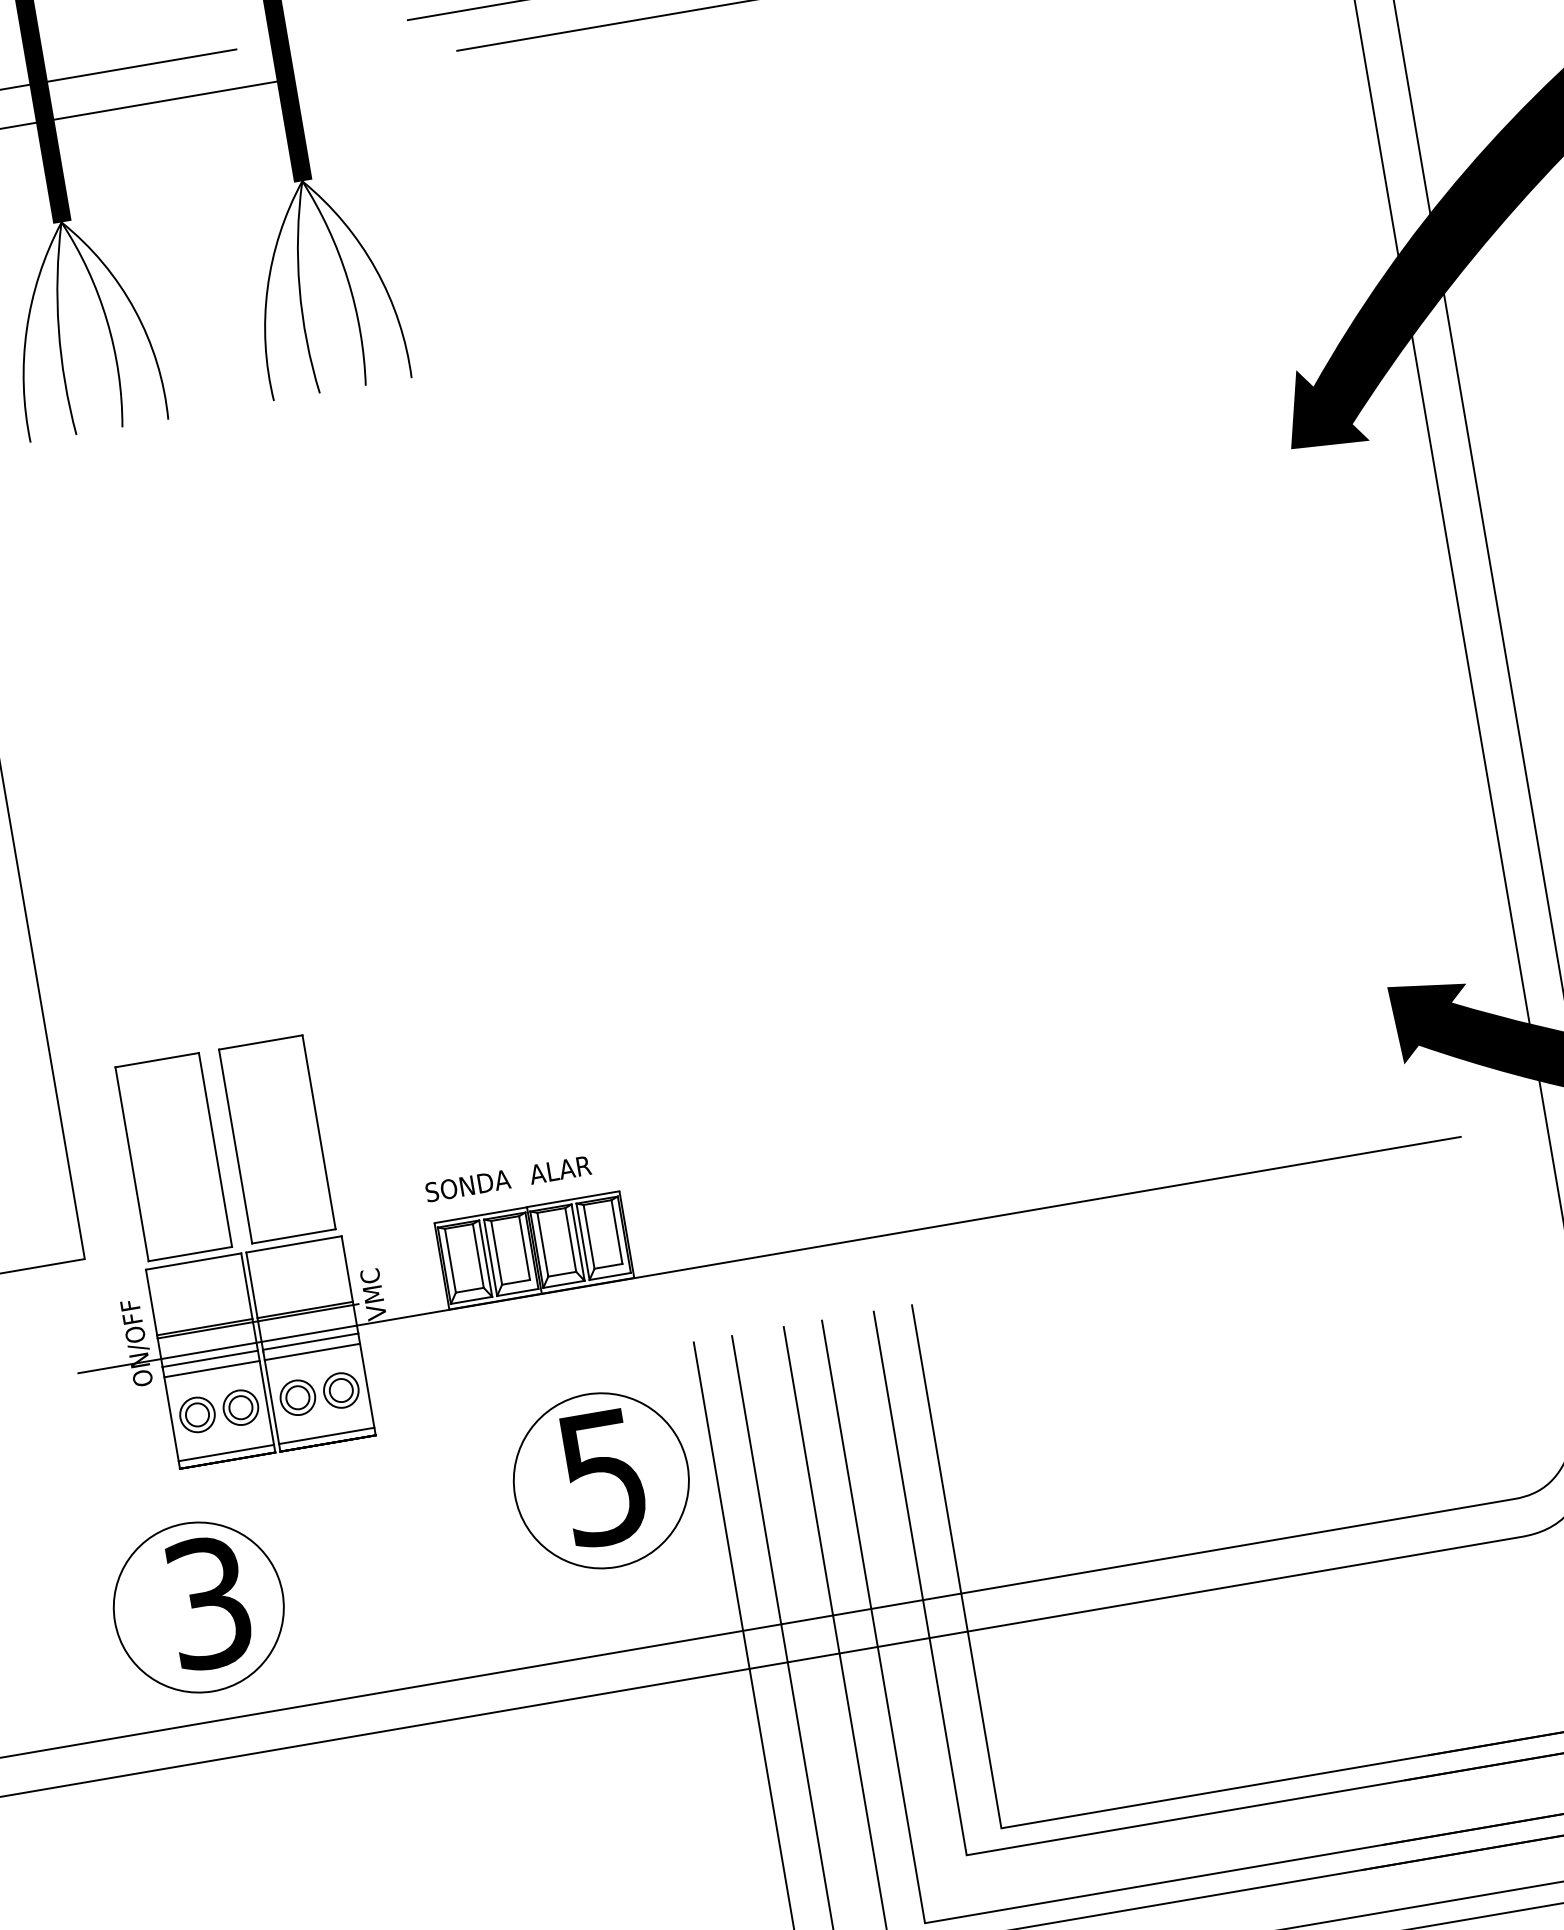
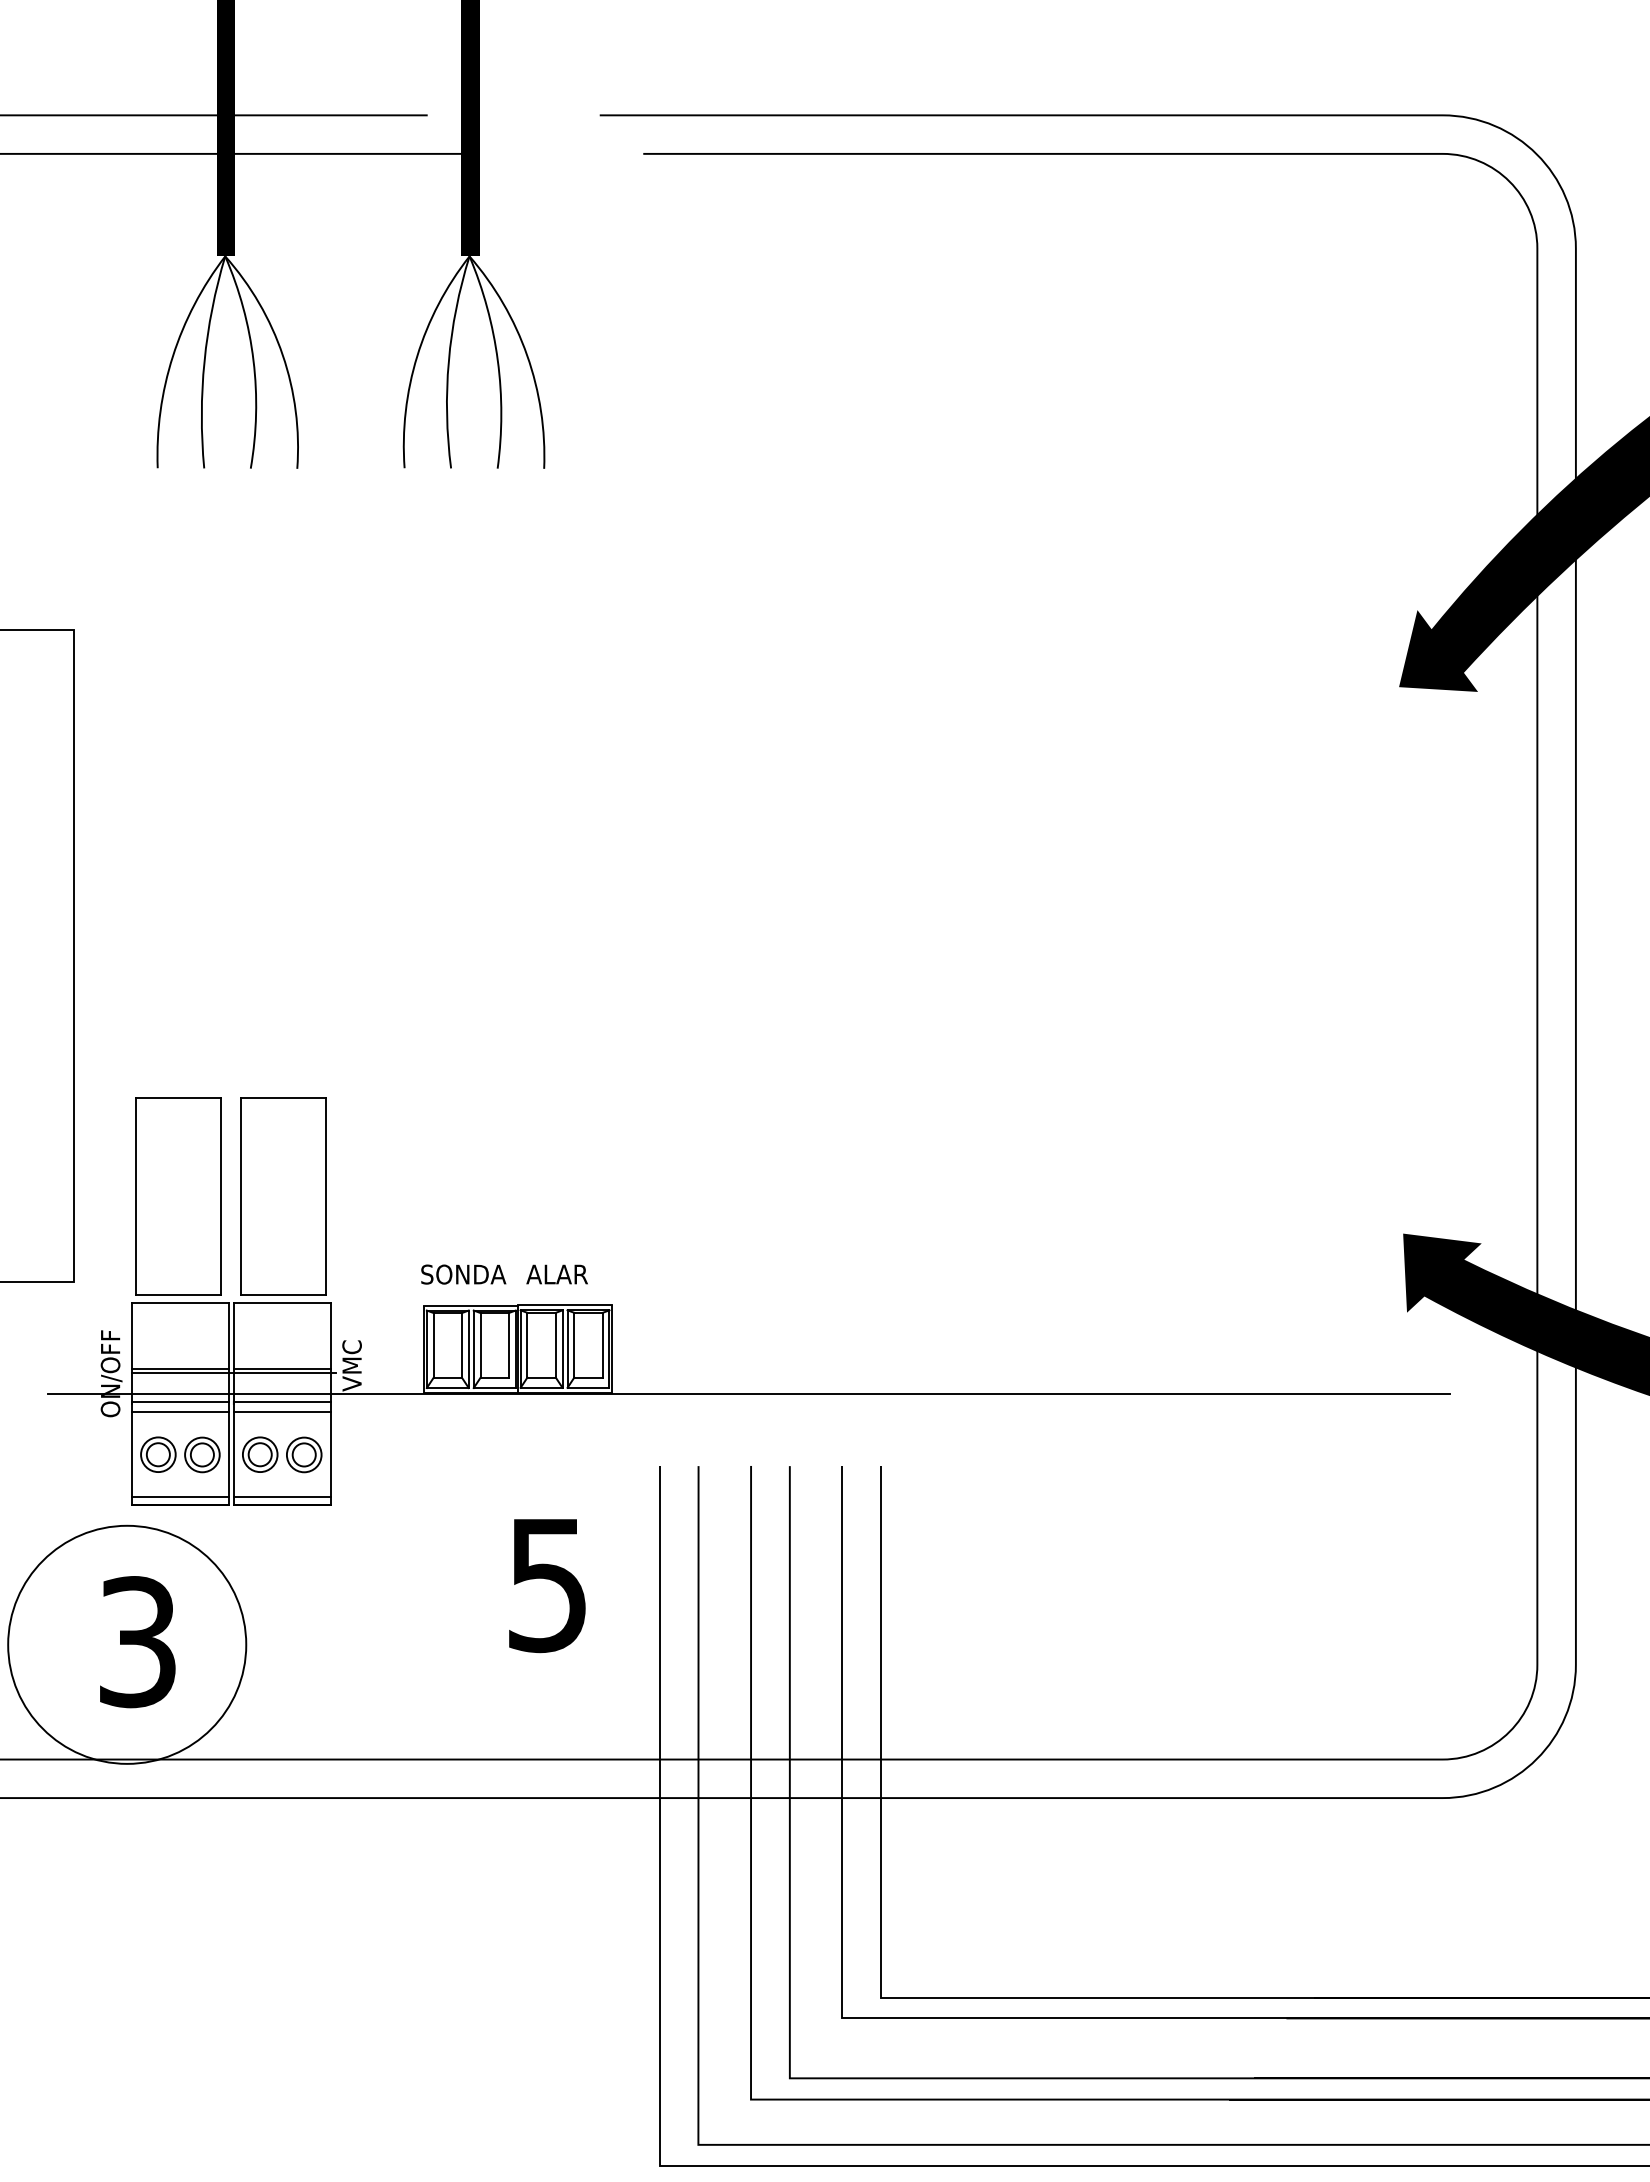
circle: (600, 1480) -> (544, 1587), removed
circle: (199, 1607) -> (127, 1644), size x1.4

